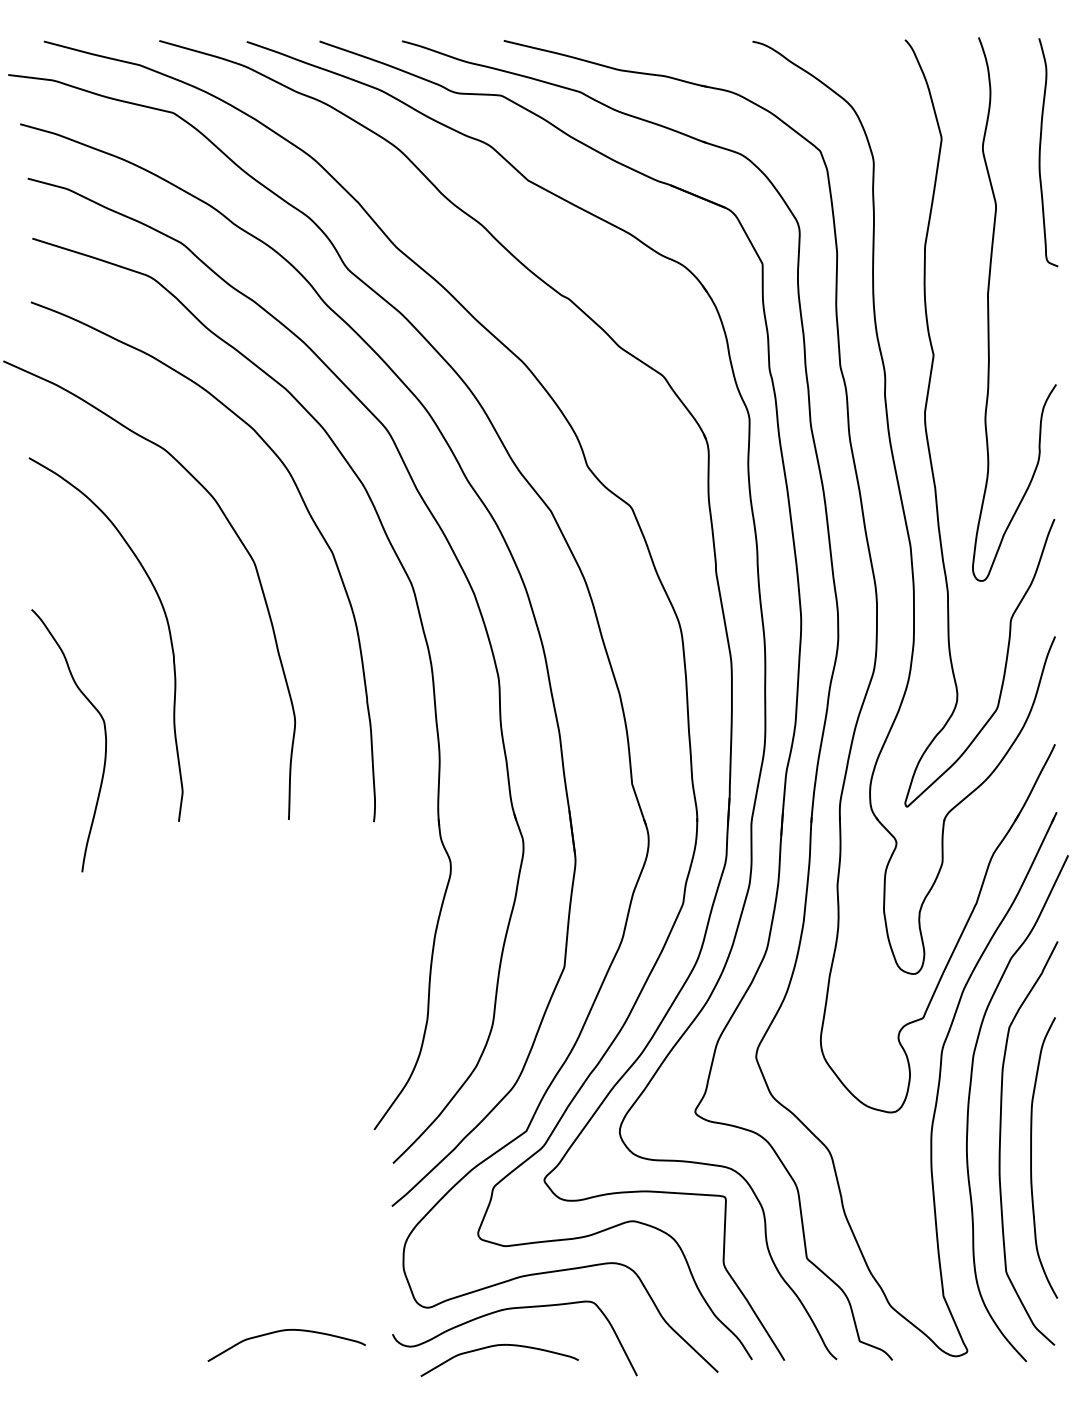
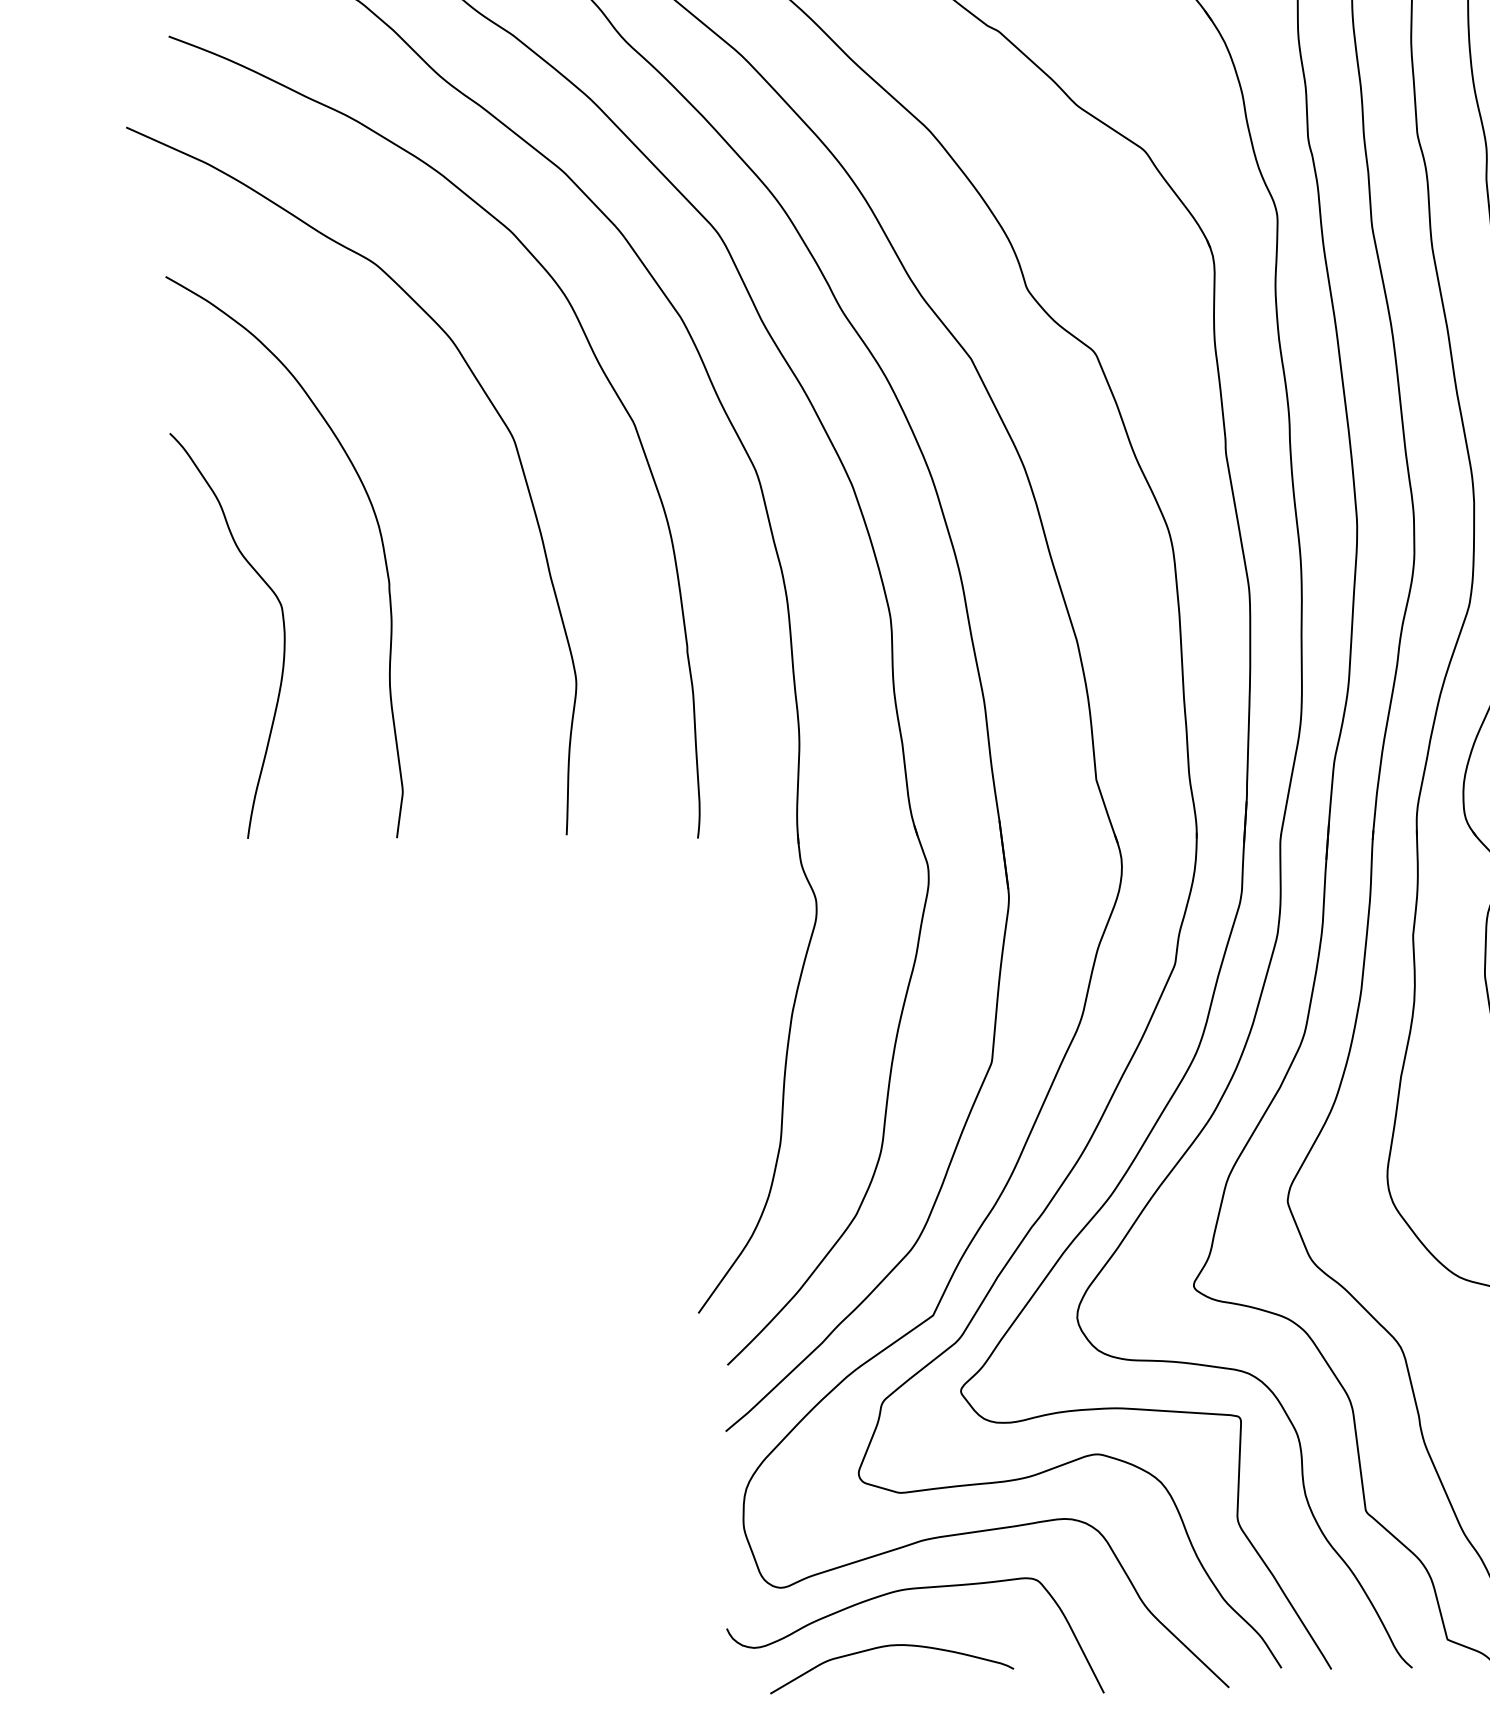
curve: (104, 734) -> (282, 626), moved
curve: (284, 1331) -> (559, 1624), removed

